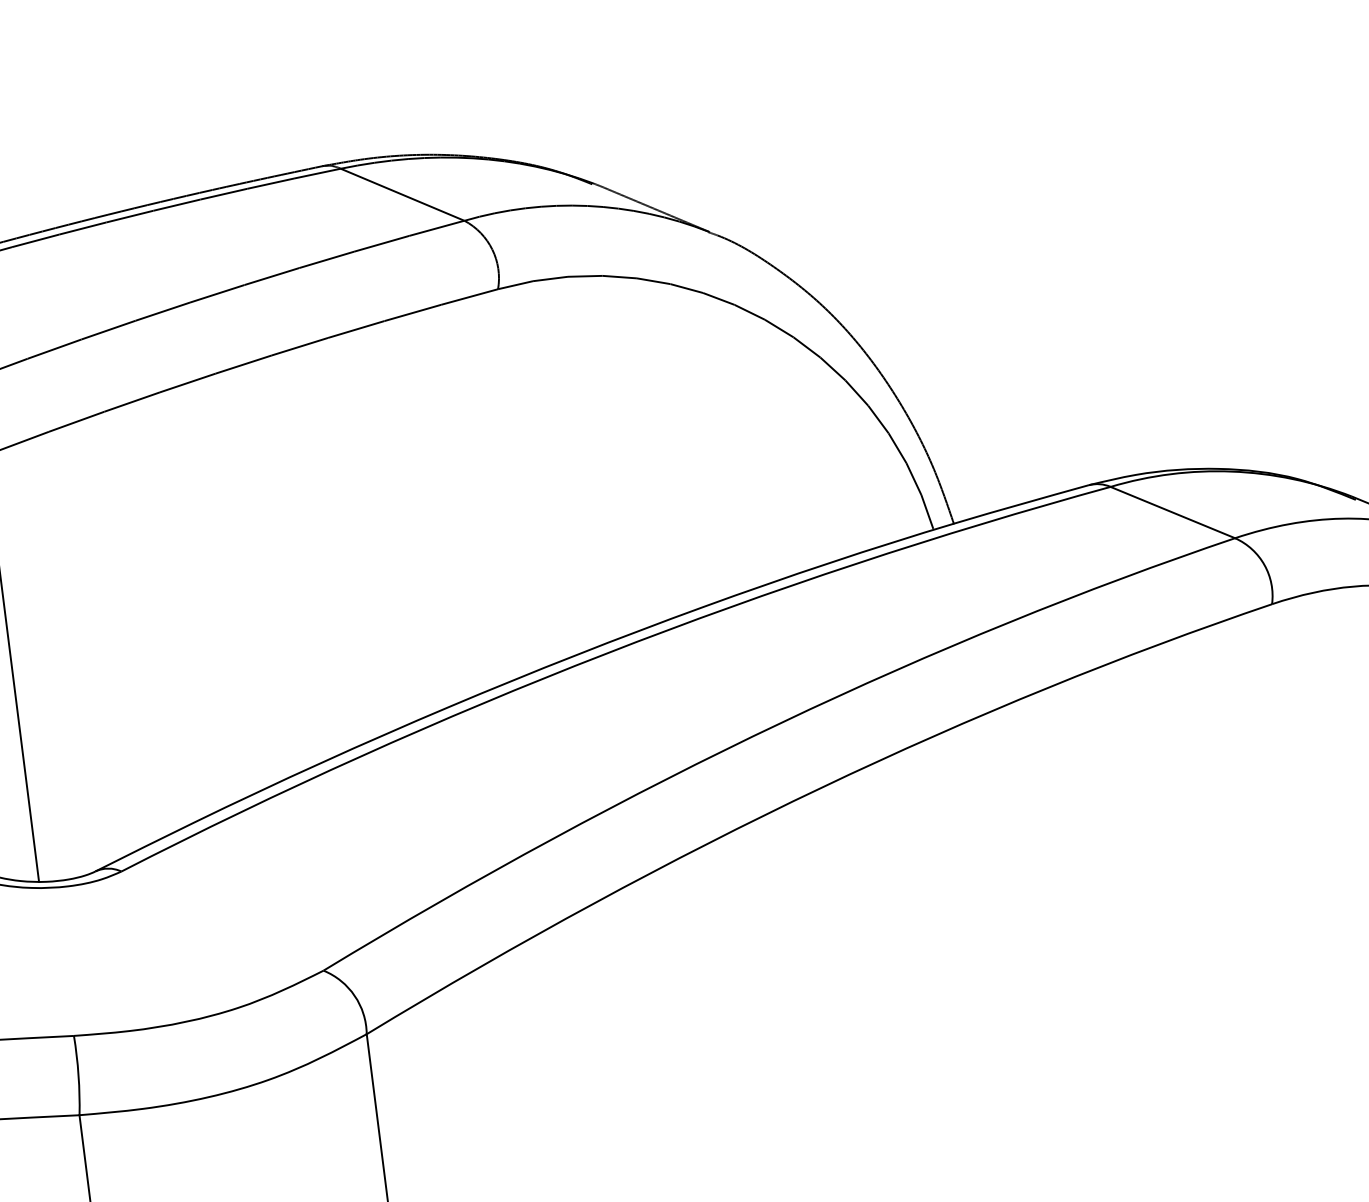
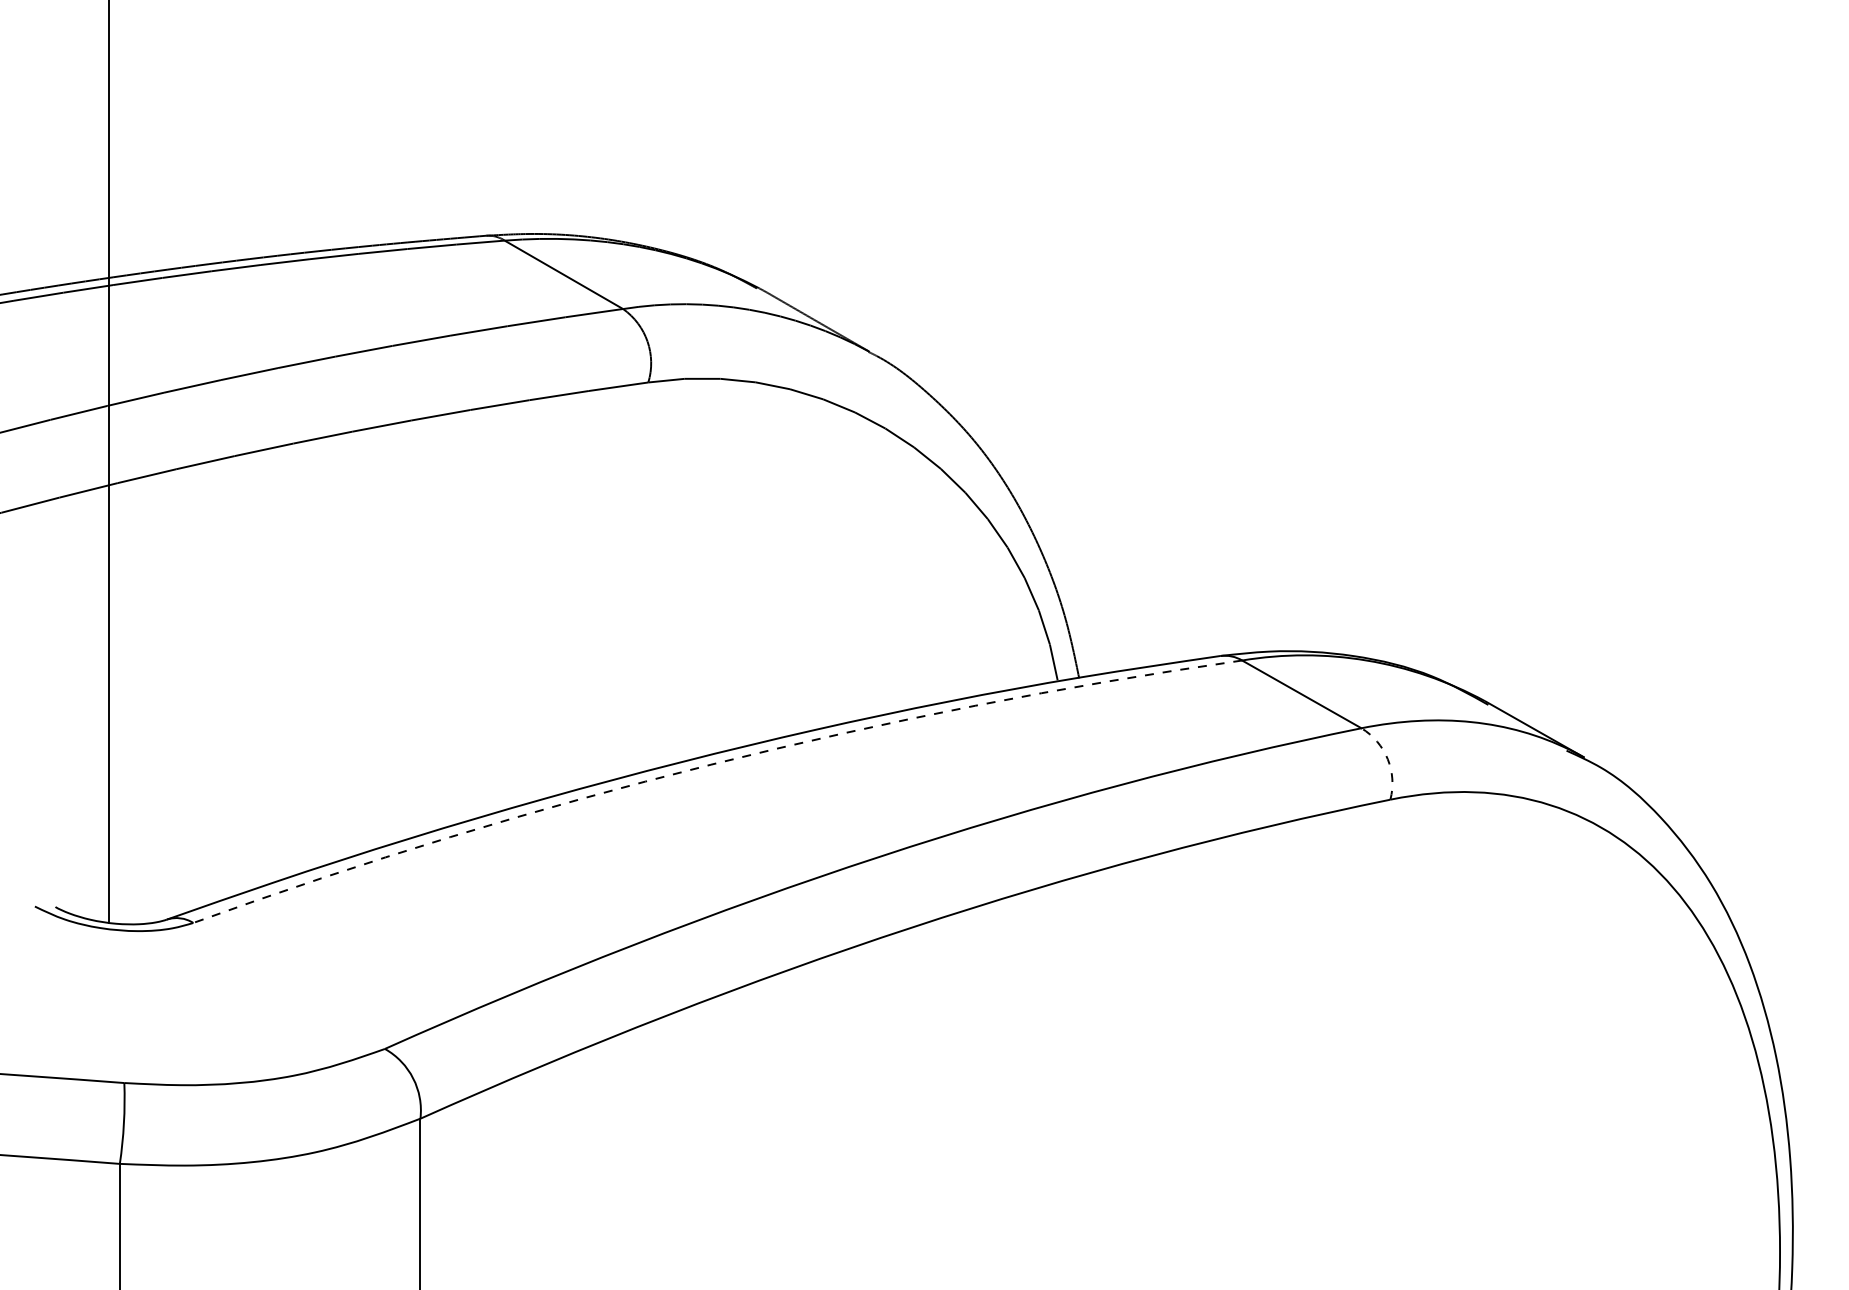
arc: (1264, 565) -> (1387, 759), solid -> dashed
arc: (605, 653) -> (710, 764), solid -> dashed

